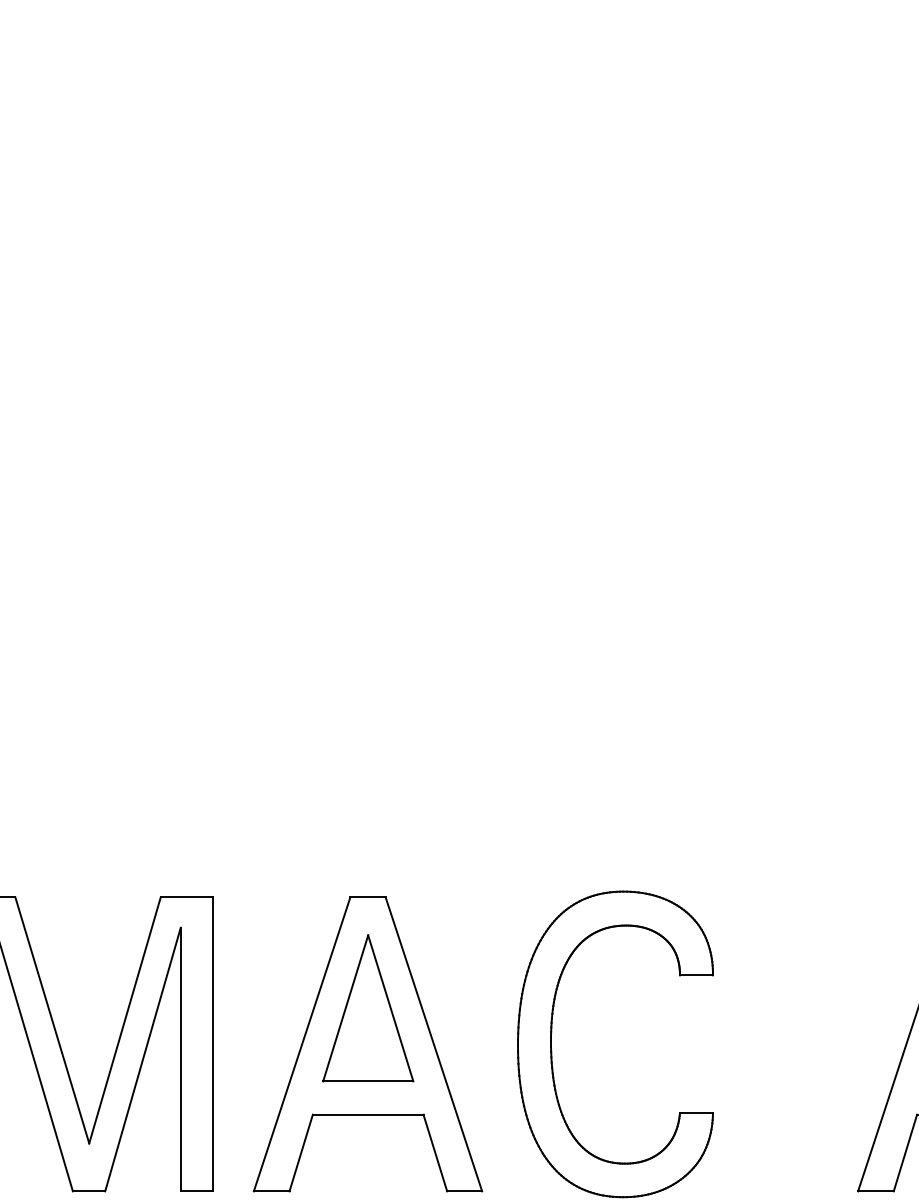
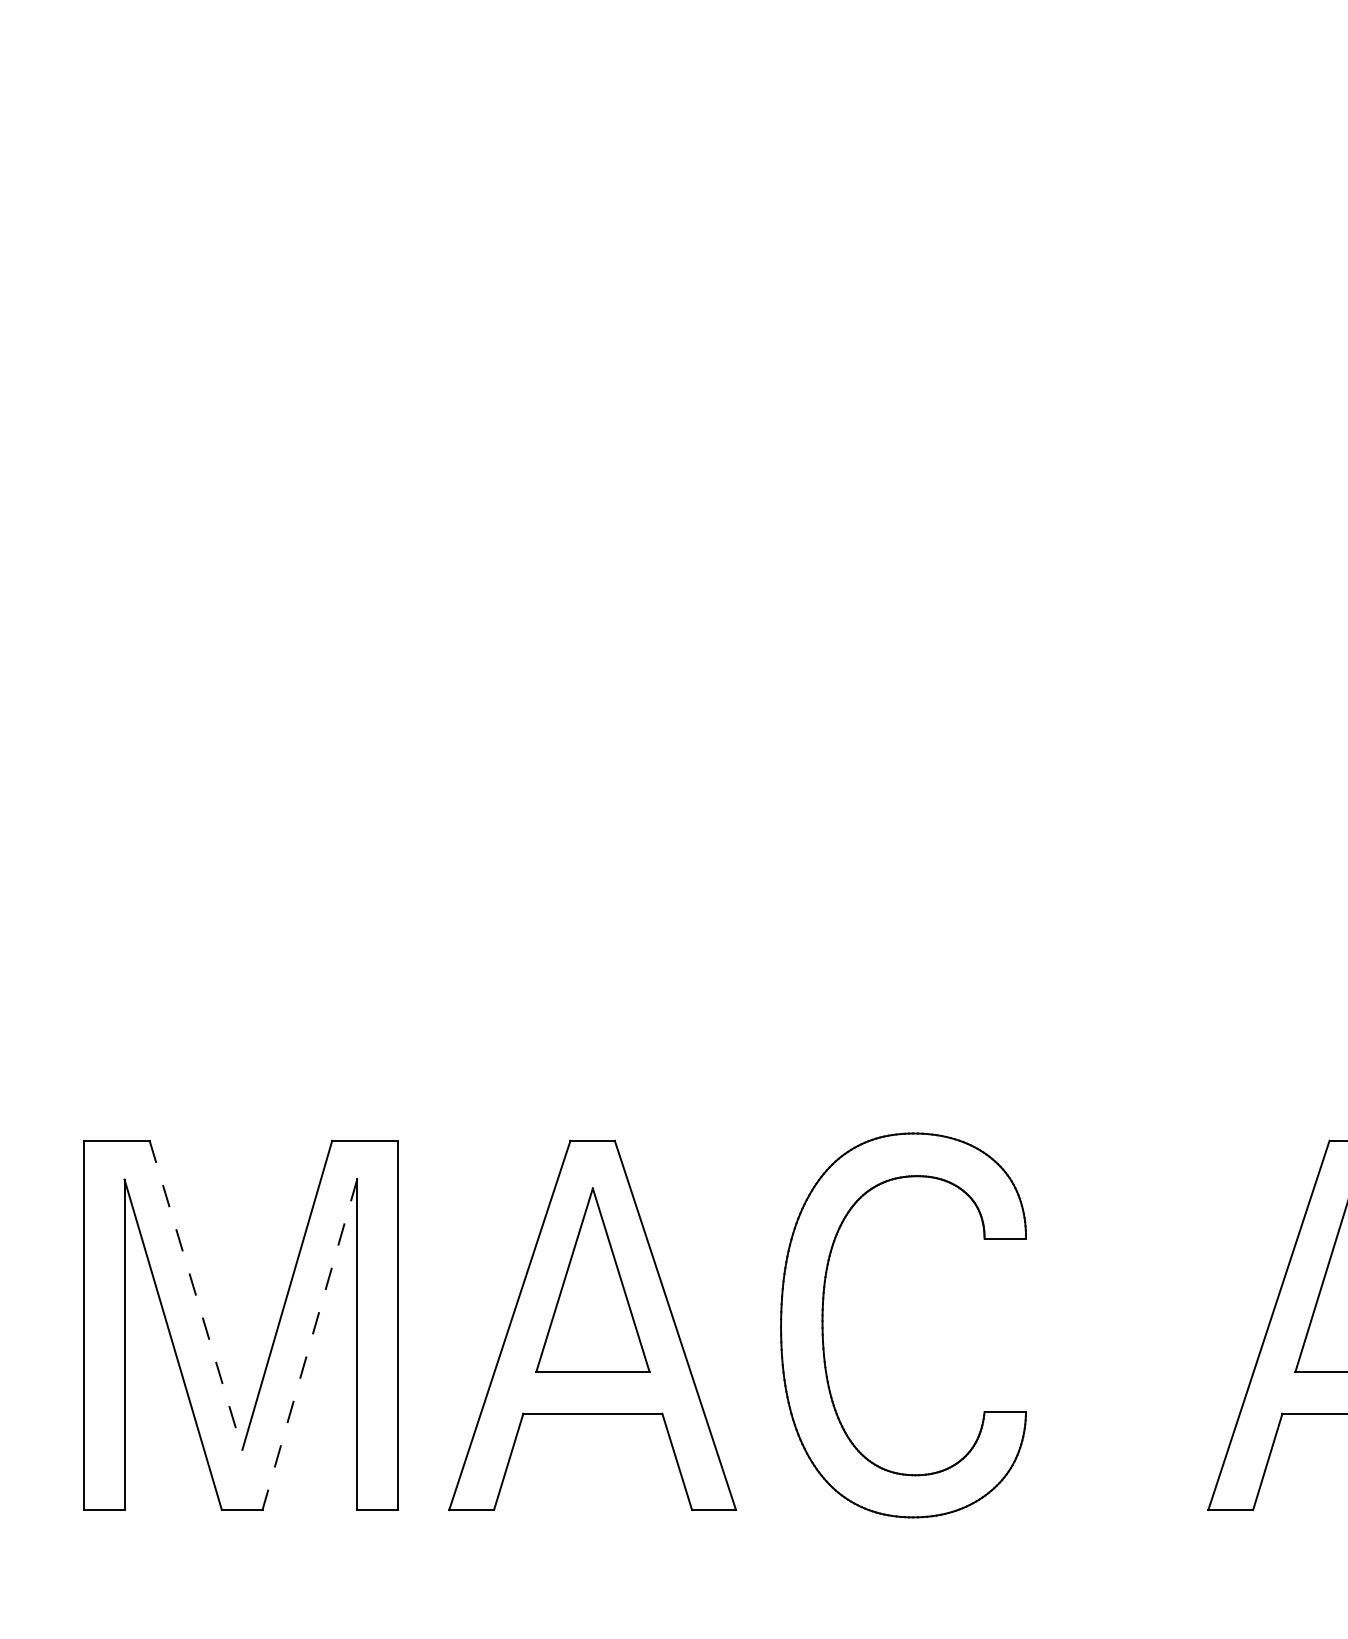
line: (52, 1020) -> (196, 1295), solid -> dashed
line: (142, 1060) -> (309, 1345), solid -> dashed

